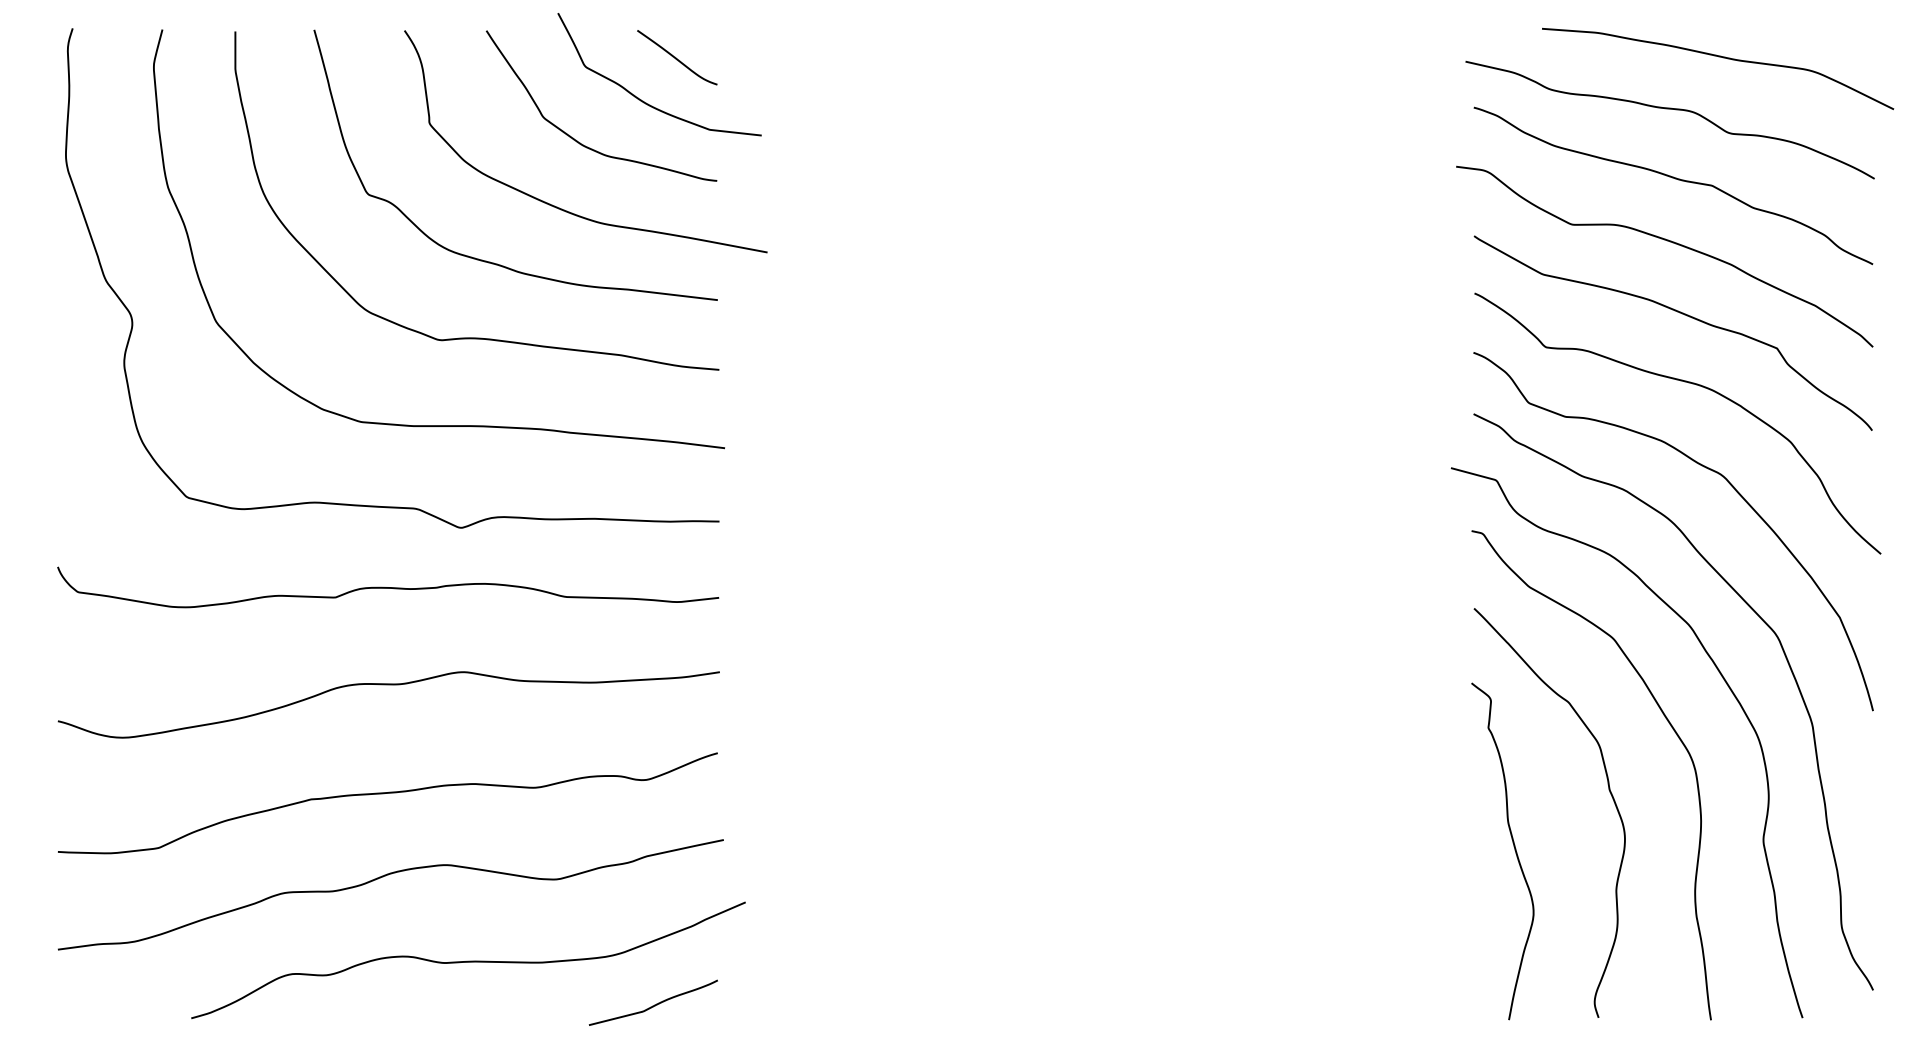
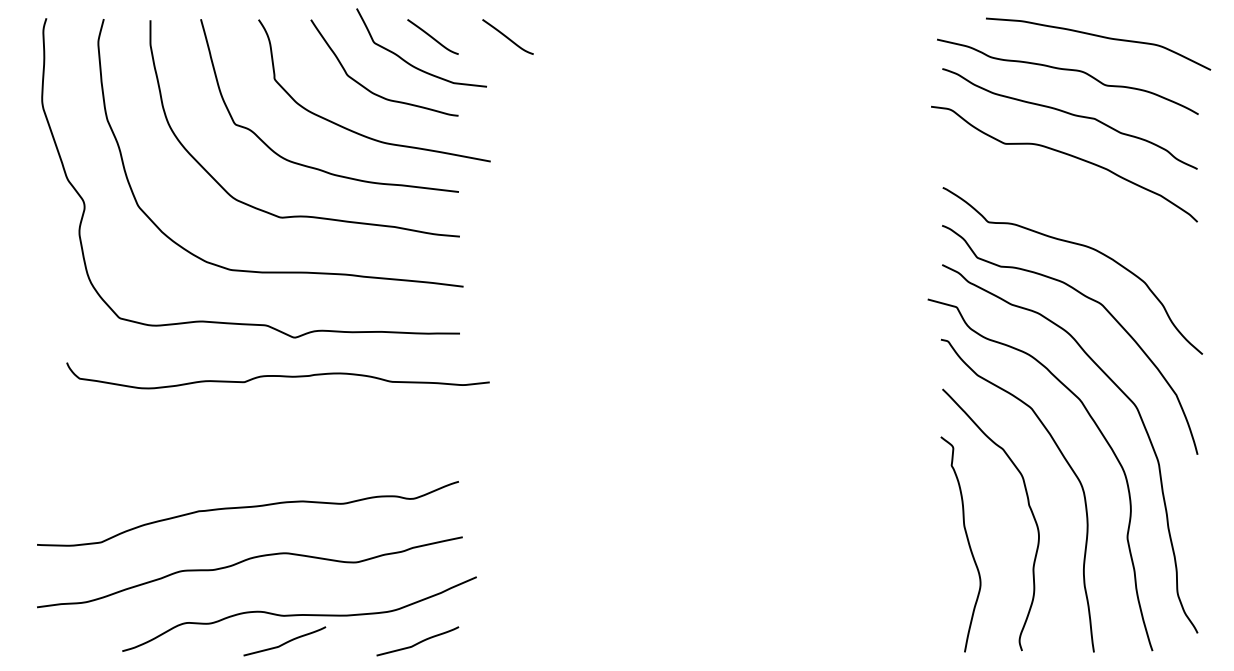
curve: (793, 56) -> (507, 36), added
curve: (1677, 313) -> (1072, 200), removed
curve: (387, 587) -> (277, 375), moved
curve: (388, 685) -> (248, 438), removed
curve: (444, 1004) -> (284, 642), added

